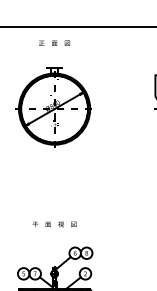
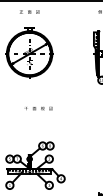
text: (54, 224) -> (38, 108), moved

